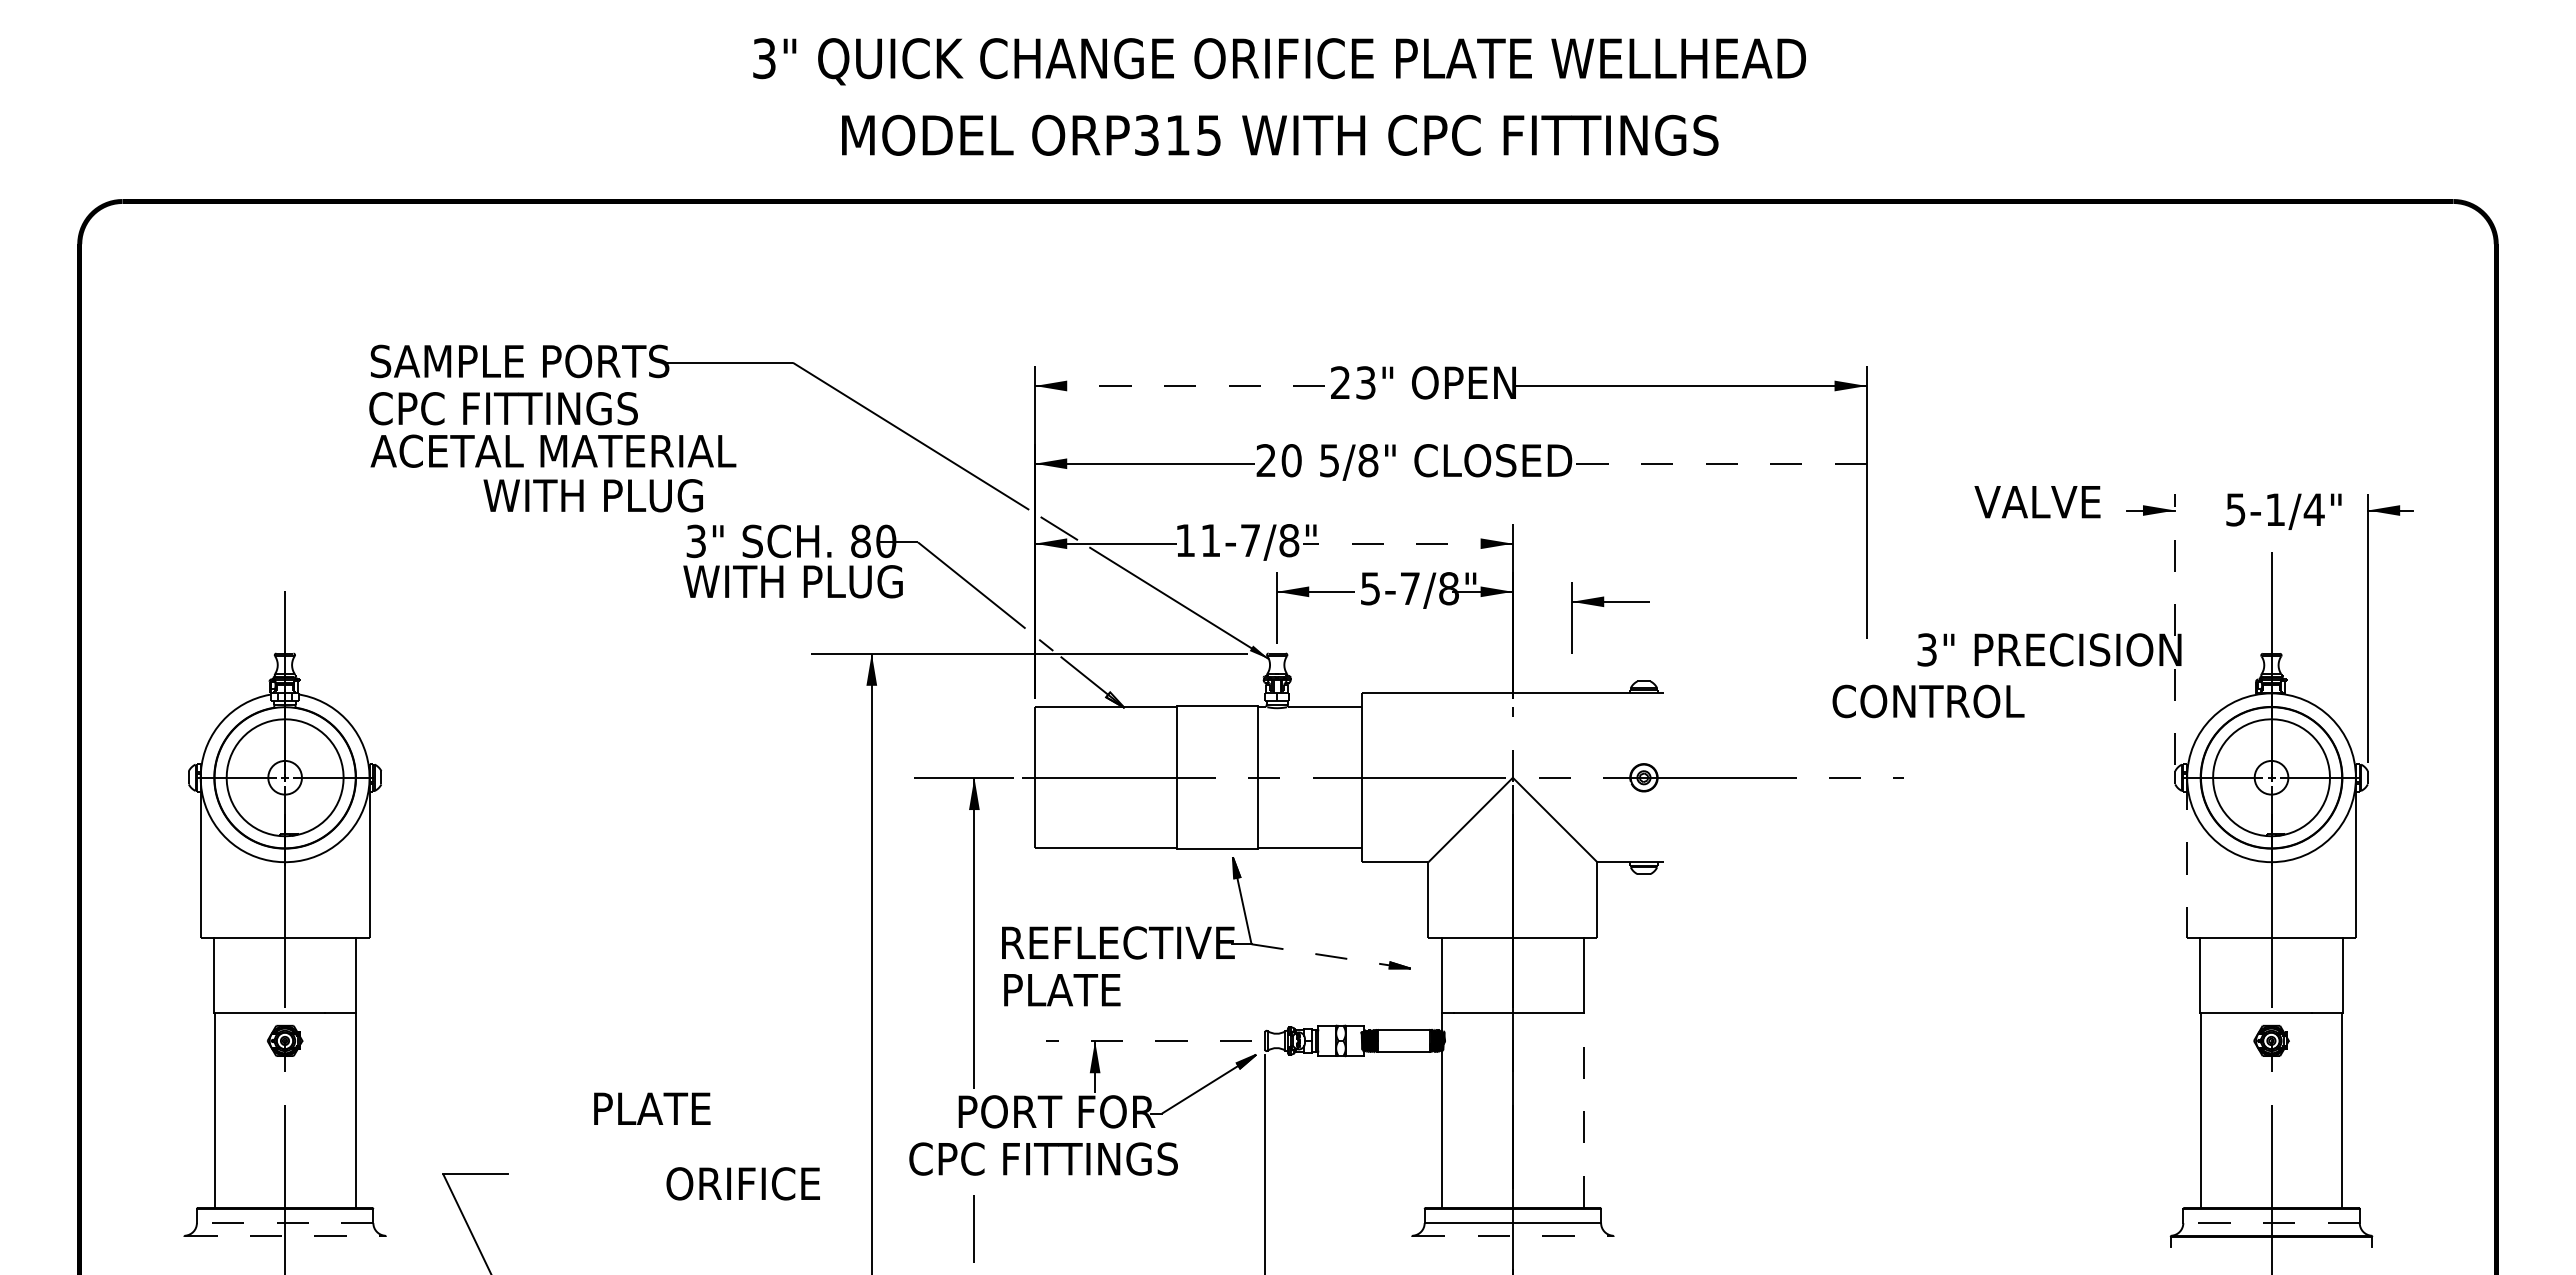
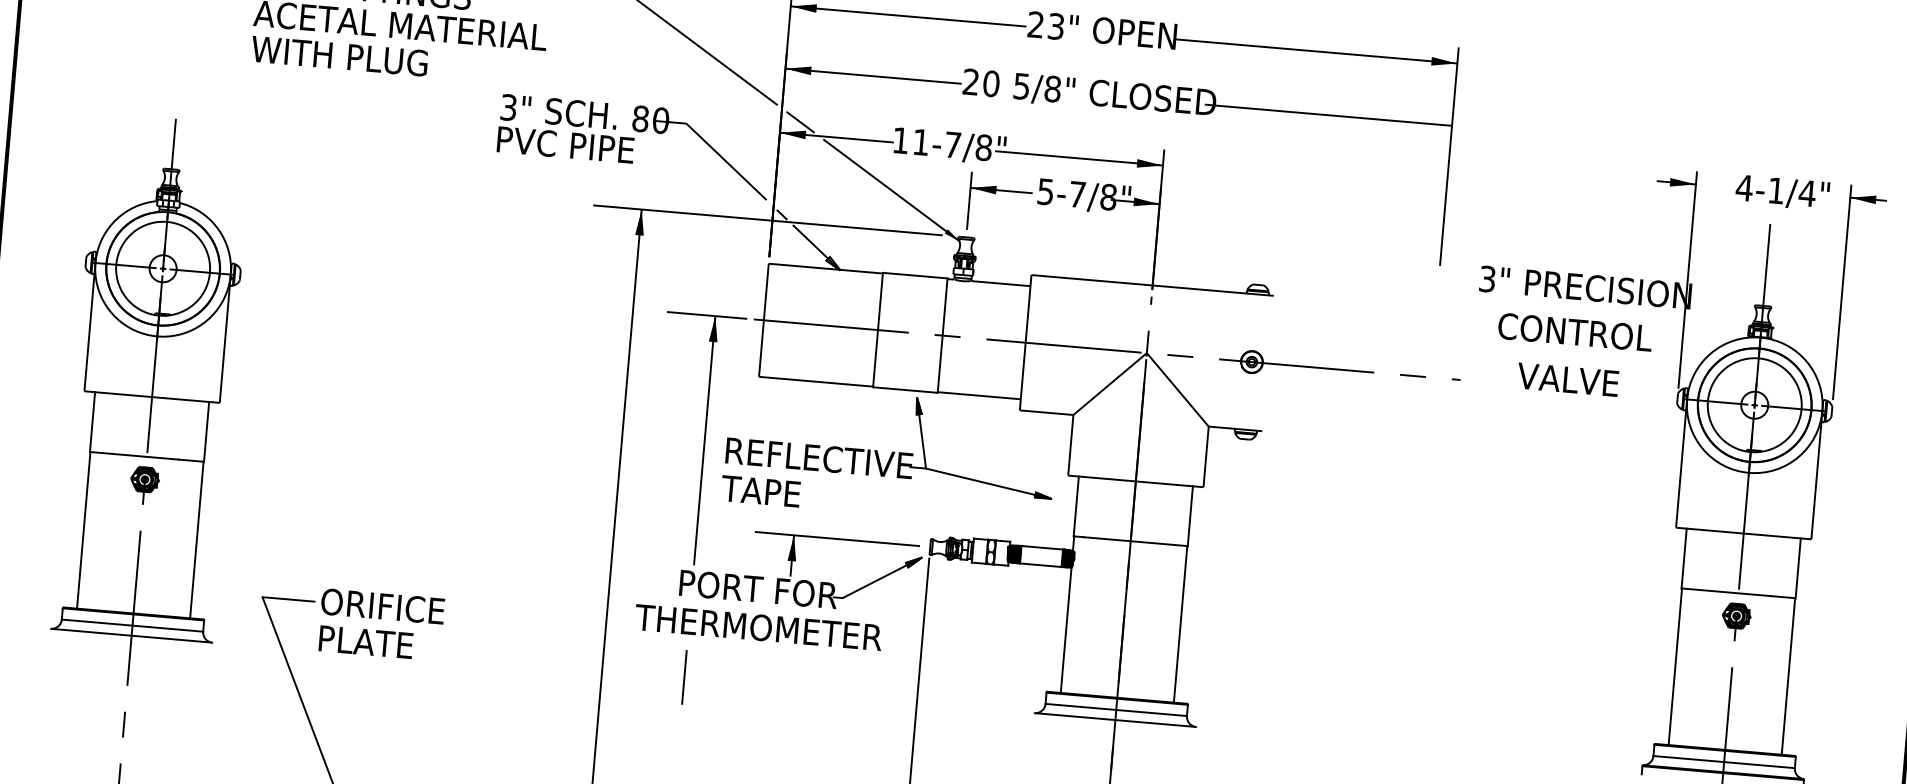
line: (1182, 386) -> (909, 16), dashed -> solid
line: (1712, 463) -> (1328, 115), dashed -> solid
text: (592, 495) -> (339, 56), moved
text: (2037, 502) -> (1567, 380), moved
text: (2235, 509) -> (1744, 187), 5-1/4" -> 4-1/4"
line: (1408, 543) -> (1079, 158), dashed -> solid
text: (792, 581) -> (583, 146), WITH PLUG -> PVC PIPE
part: (1604, 606) -> (1232, 222), removed
line: (2175, 629) -> (1687, 279), dashed -> solid
text: (1928, 701) -> (1575, 332), moved
line: (2187, 858) -> (1681, 464), dashed -> solid
line: (1331, 956) -> (989, 483), dashed -> solid
text: (1060, 990) -> (769, 492), PLATE -> TAPE
line: (1148, 1040) -> (836, 538), dashed -> solid
text: (652, 1108) -> (366, 641), moved
line: (1583, 1110) -> (1180, 624), dashed -> solid
text: (1060, 1158) -> (758, 627), CPC FITTINGS -> THERMOMETER
text: (742, 1183) -> (382, 606), moved
line: (284, 1223) -> (131, 625), dashed -> solid
line: (2271, 1223) -> (1724, 762), dashed -> solid
line: (285, 1235) -> (131, 635), dashed -> solid
line: (1512, 1235) -> (1115, 719), dashed -> solid

